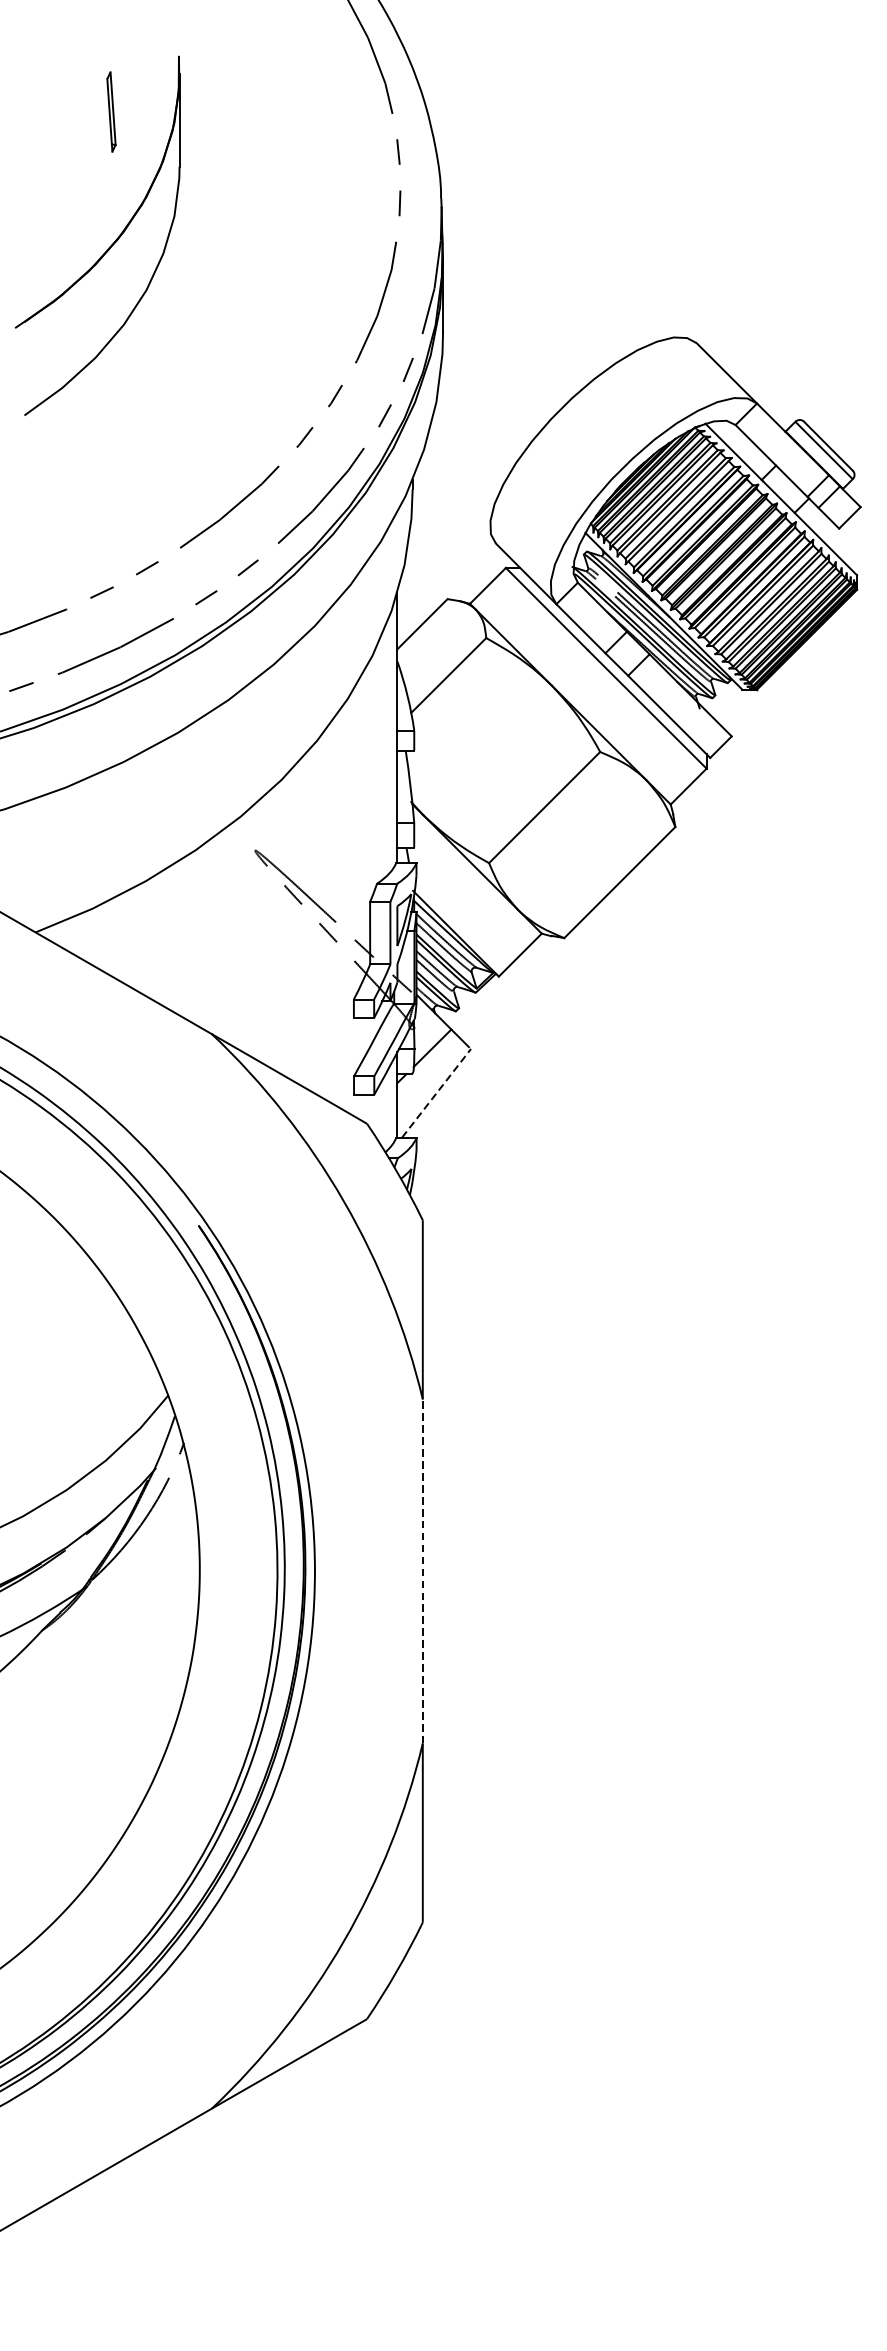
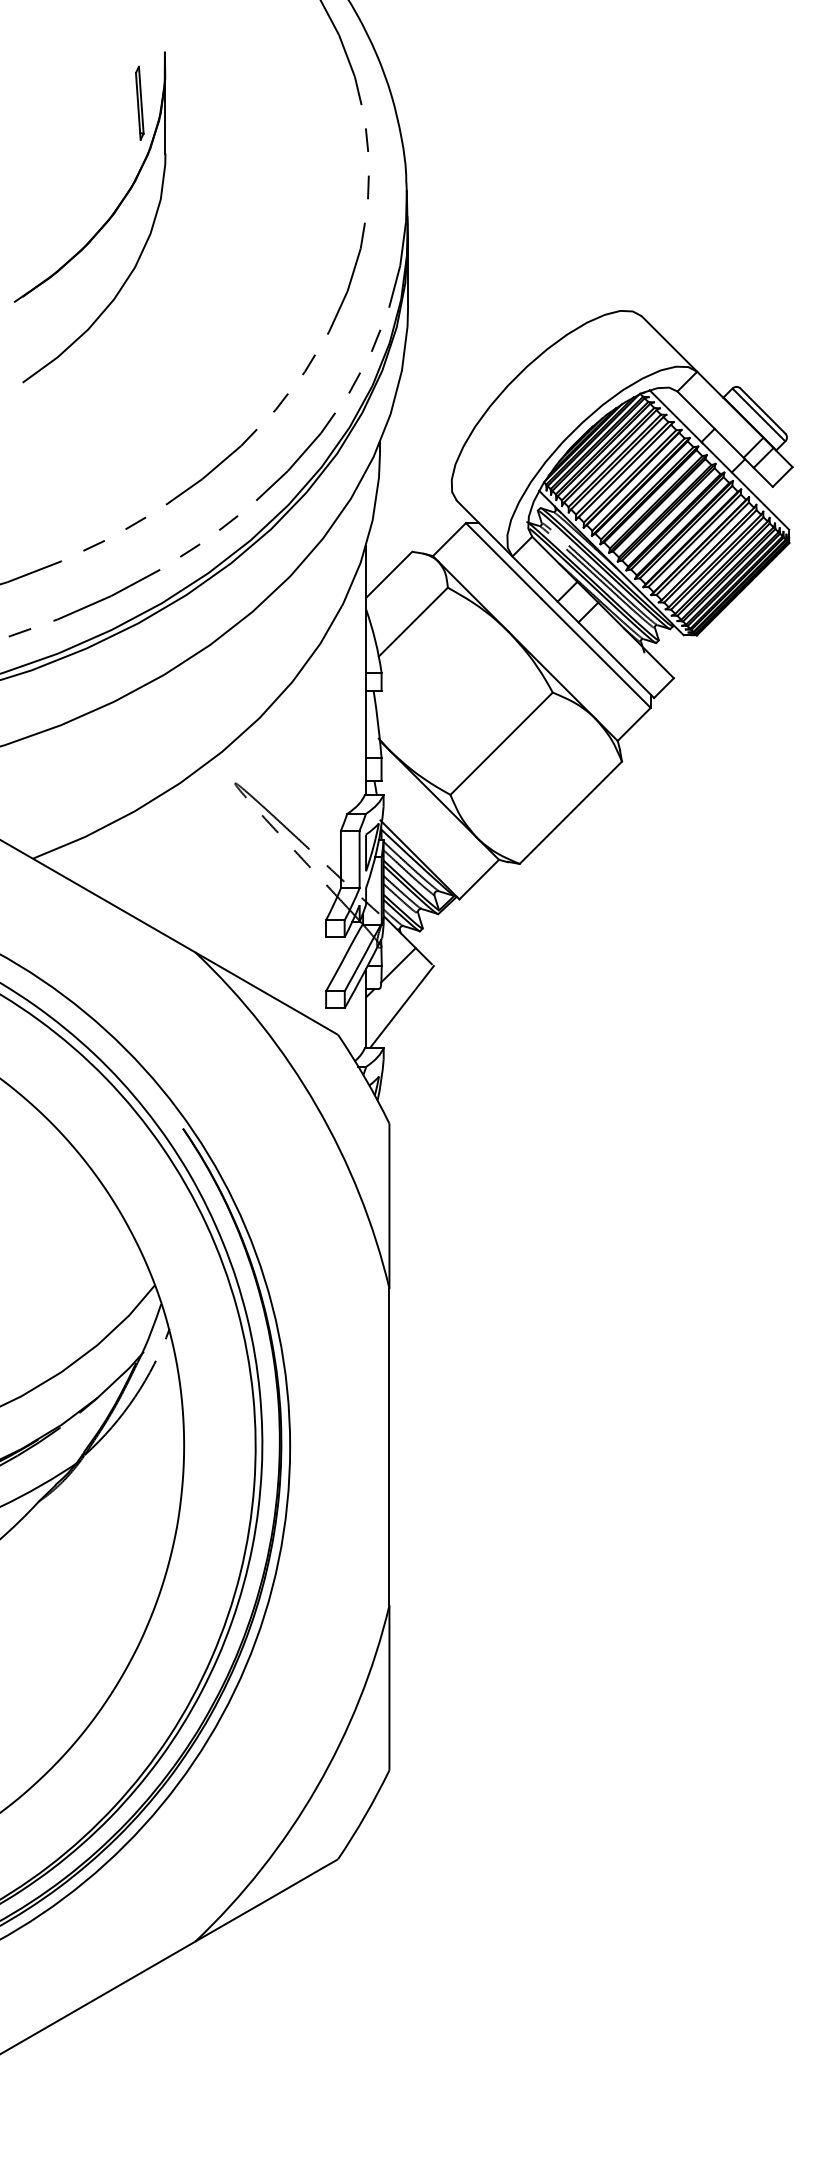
part: (111, 111) -> (139, 102), moved
line: (436, 1092) -> (402, 1006), dashed -> solid
line: (422, 1570) -> (389, 1446), dashed -> solid

